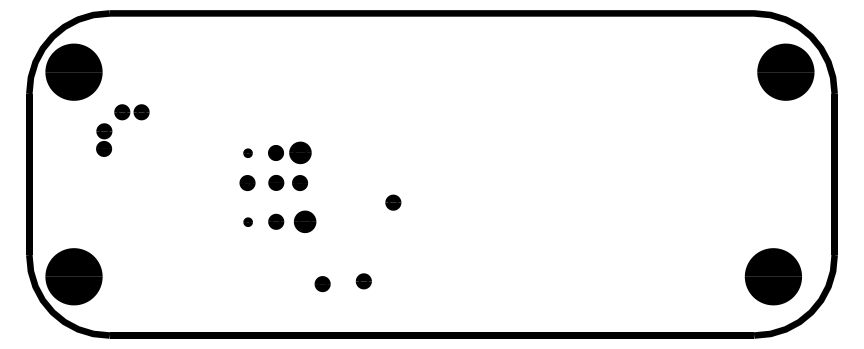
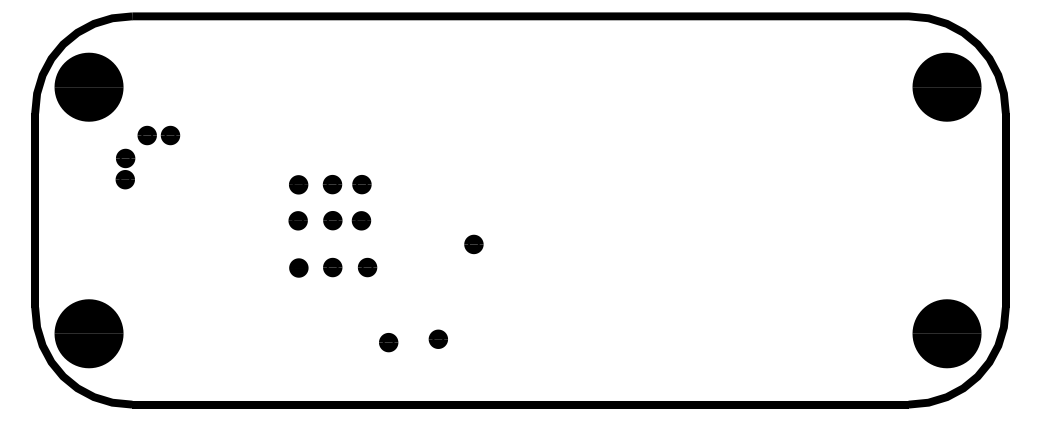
part: (247, 152) -> (298, 184), size x1.67
part: (300, 152) -> (361, 184), size x0.71
part: (247, 221) -> (298, 267), size x1.67
part: (305, 221) -> (367, 267), size x0.71
part: (773, 276) -> (946, 333), moved

